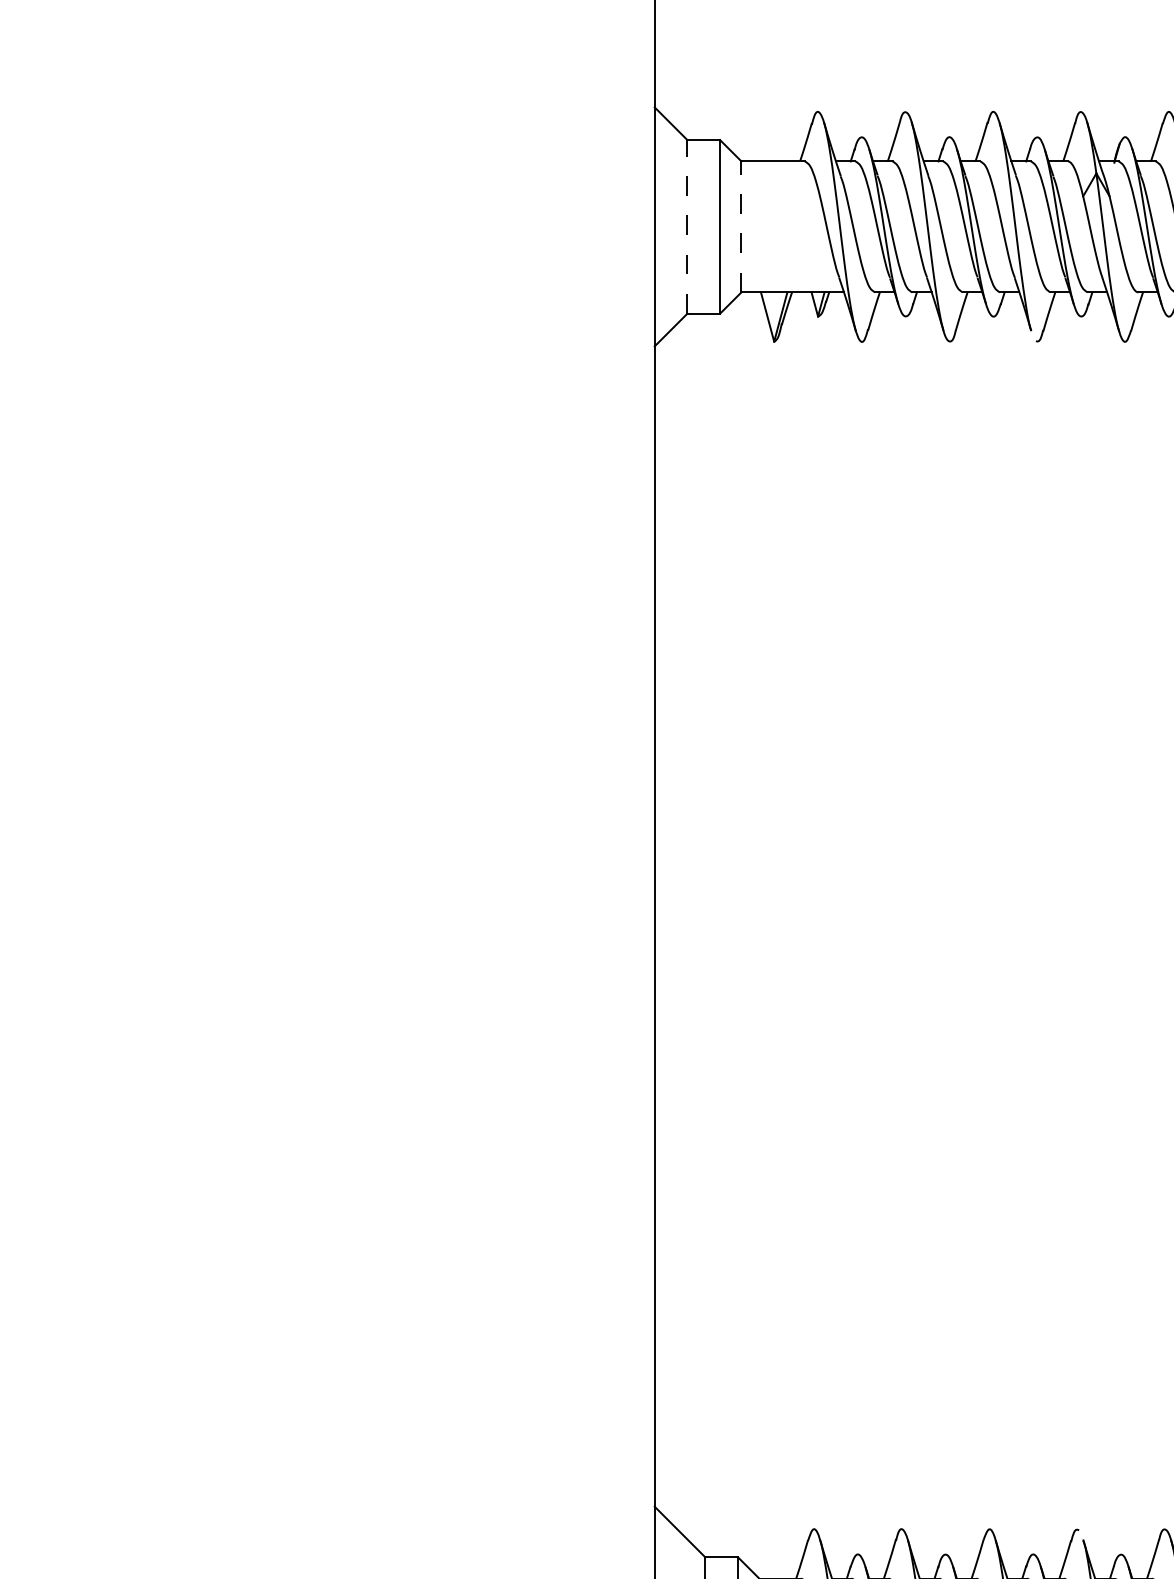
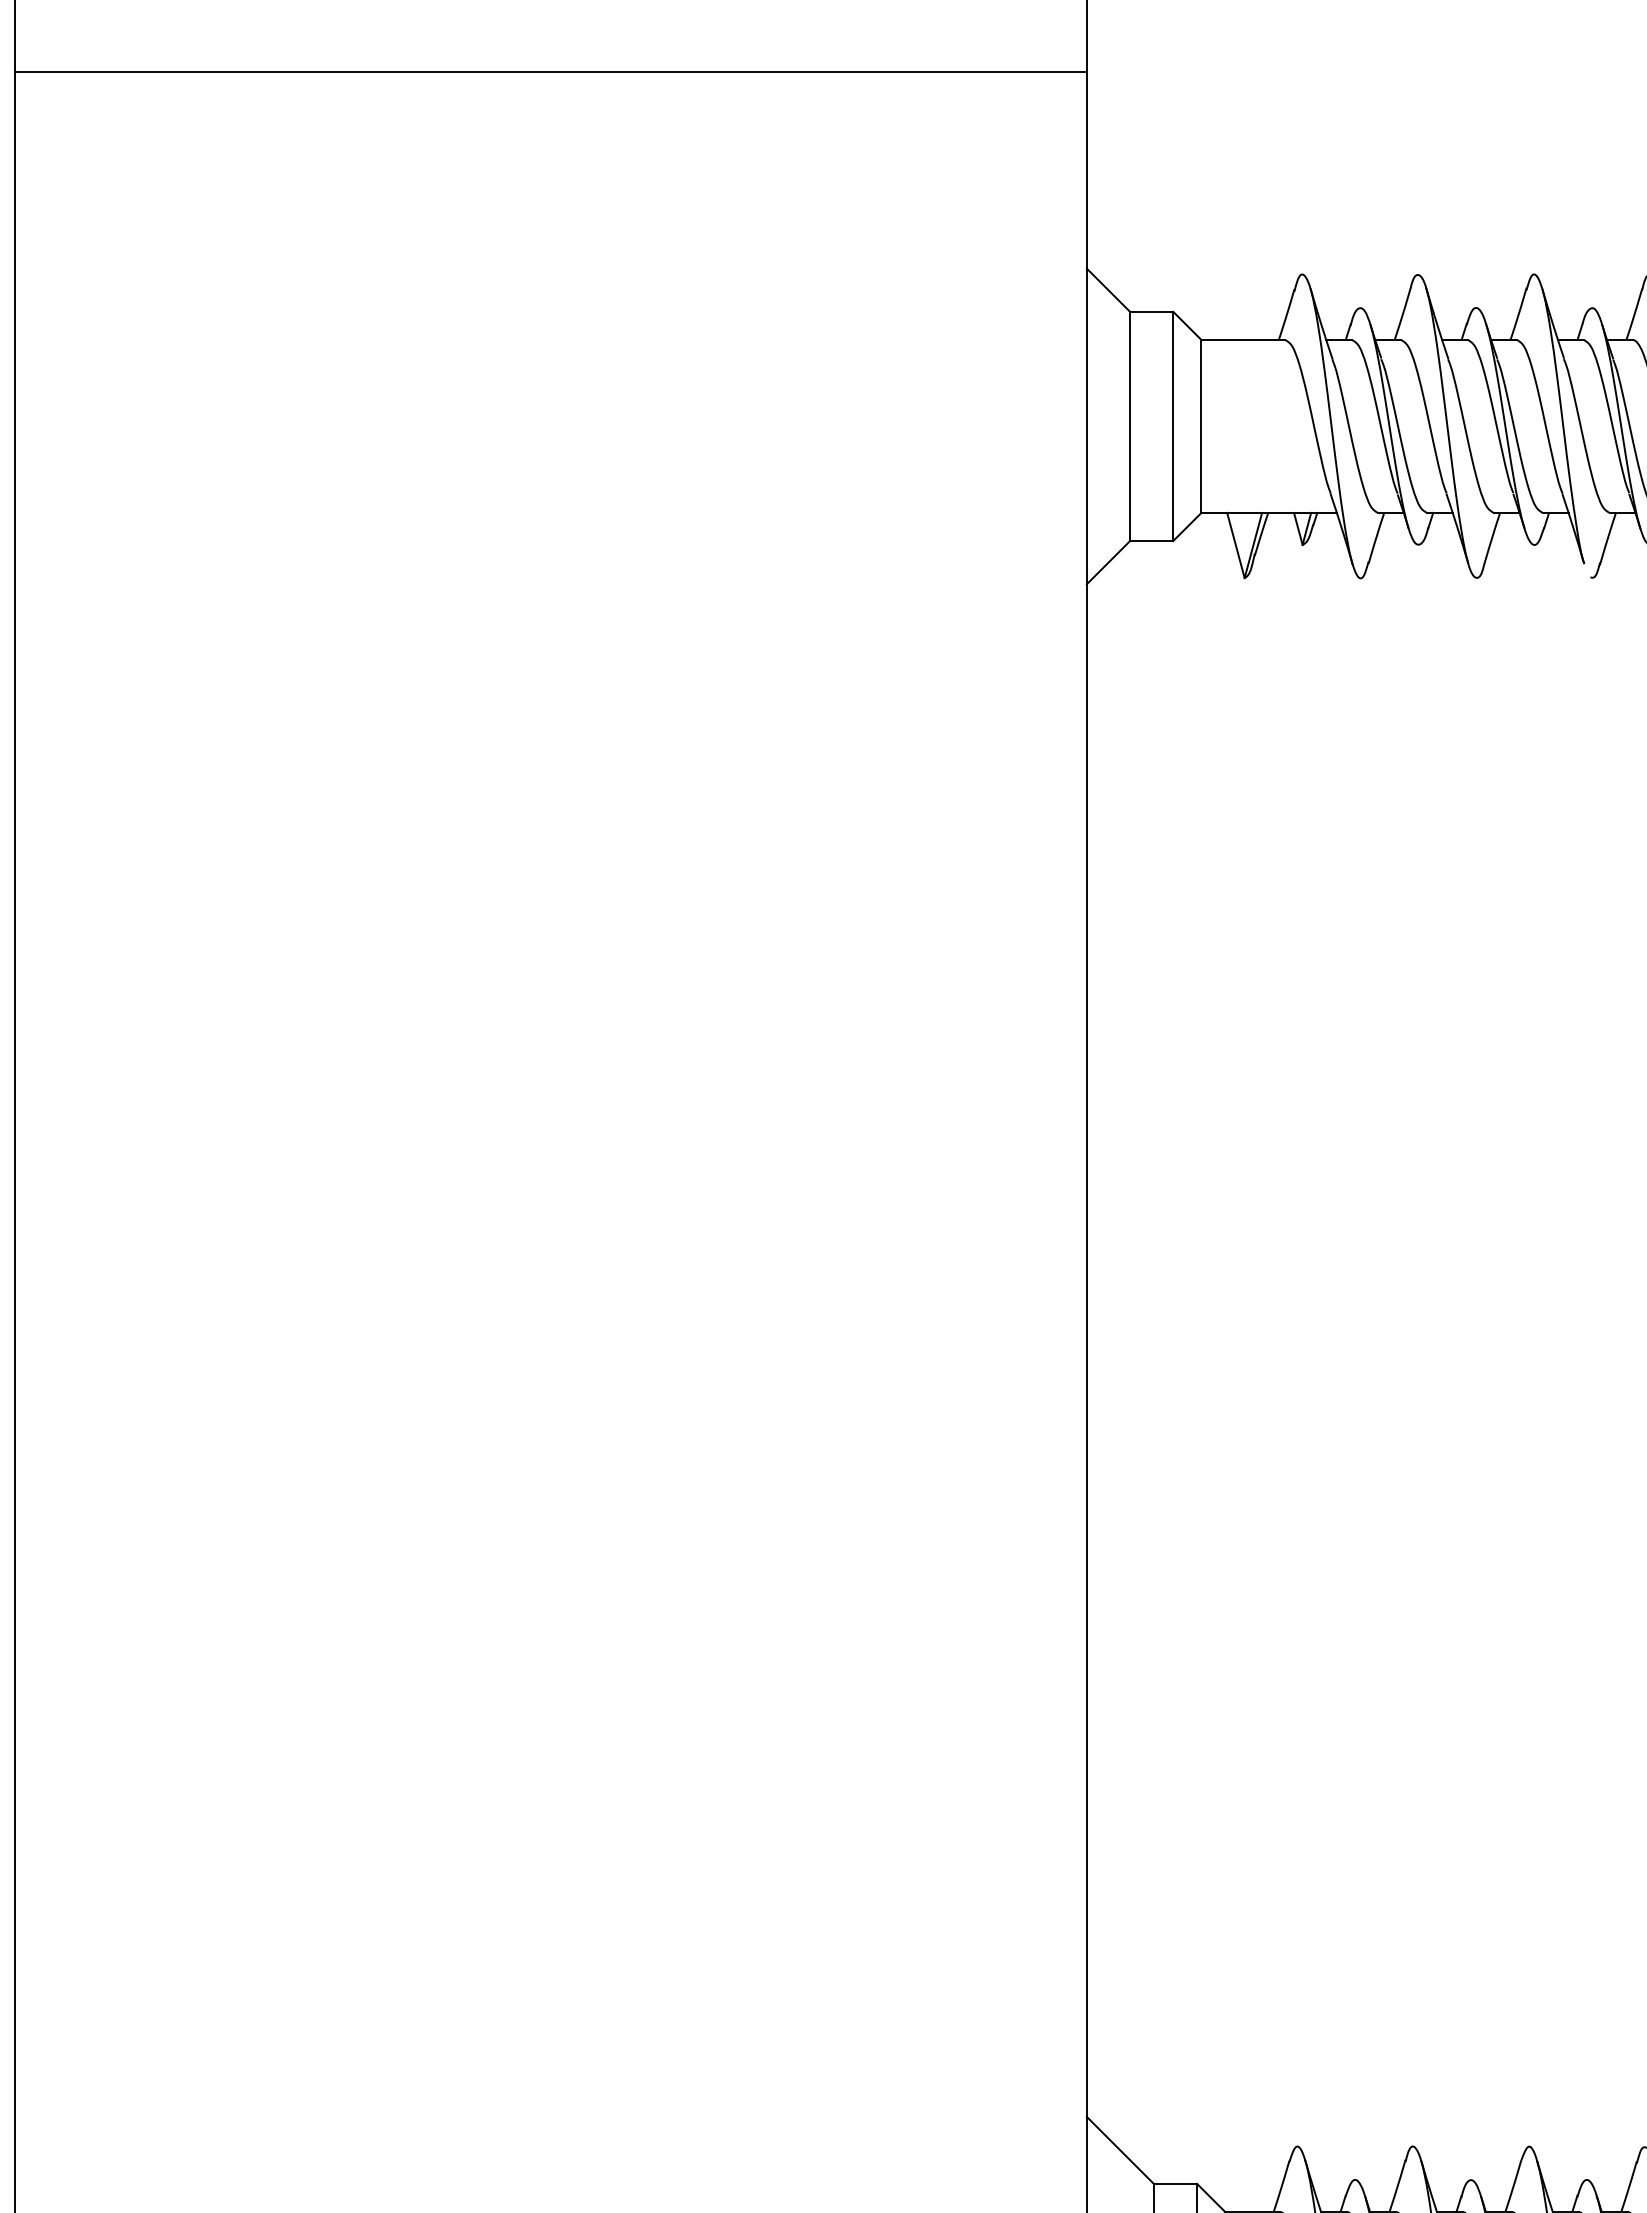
line: (687, 226) -> (1130, 426), dashed -> solid
line: (741, 226) -> (1201, 425), dashed -> solid

